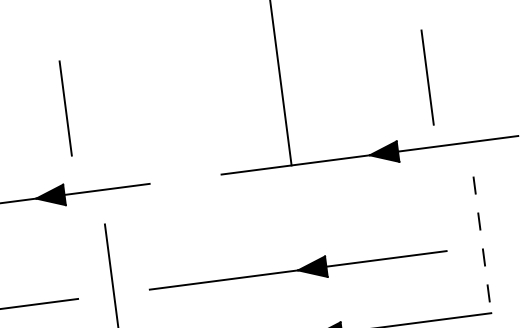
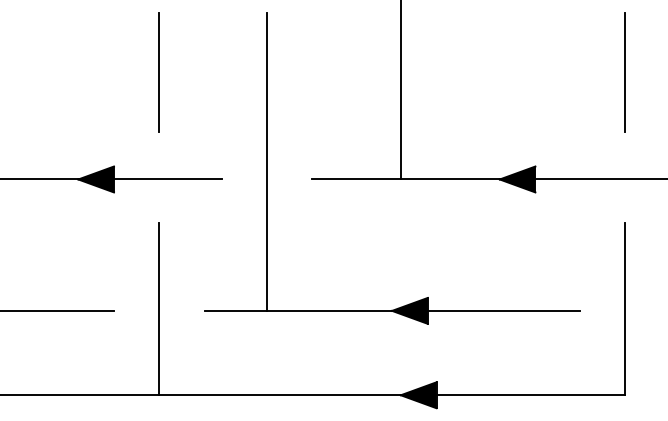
line: (427, 77) -> (624, 72), moved
line: (65, 108) -> (158, 72), moved
line: (183, 165) -> (266, 161), added
line: (482, 245) -> (625, 309), dashed -> solid

